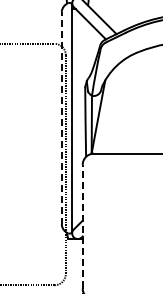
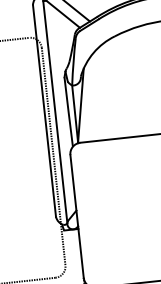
line: (61, 117) -> (44, 110), dashed -> solid
line: (82, 226) -> (76, 216), dashed -> solid

